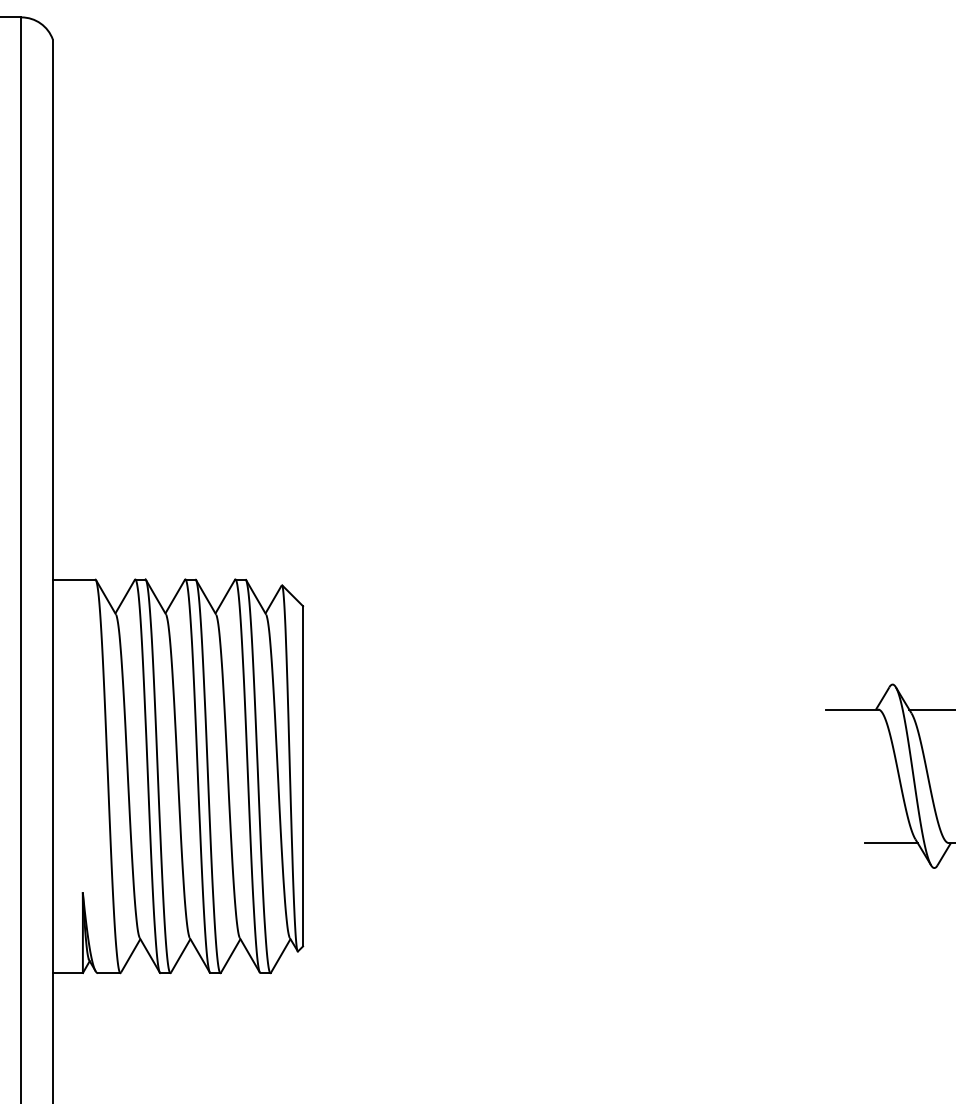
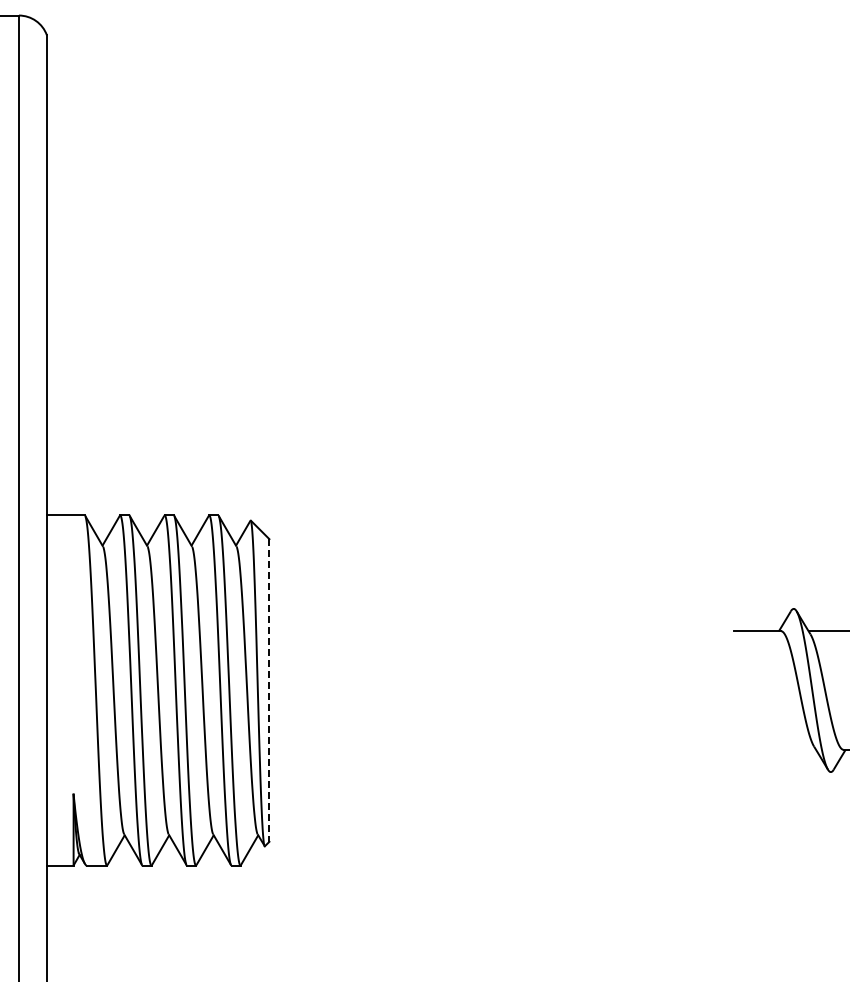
line: (303, 777) -> (269, 691), solid -> dashed
line: (891, 842) -> (792, 749), removed

